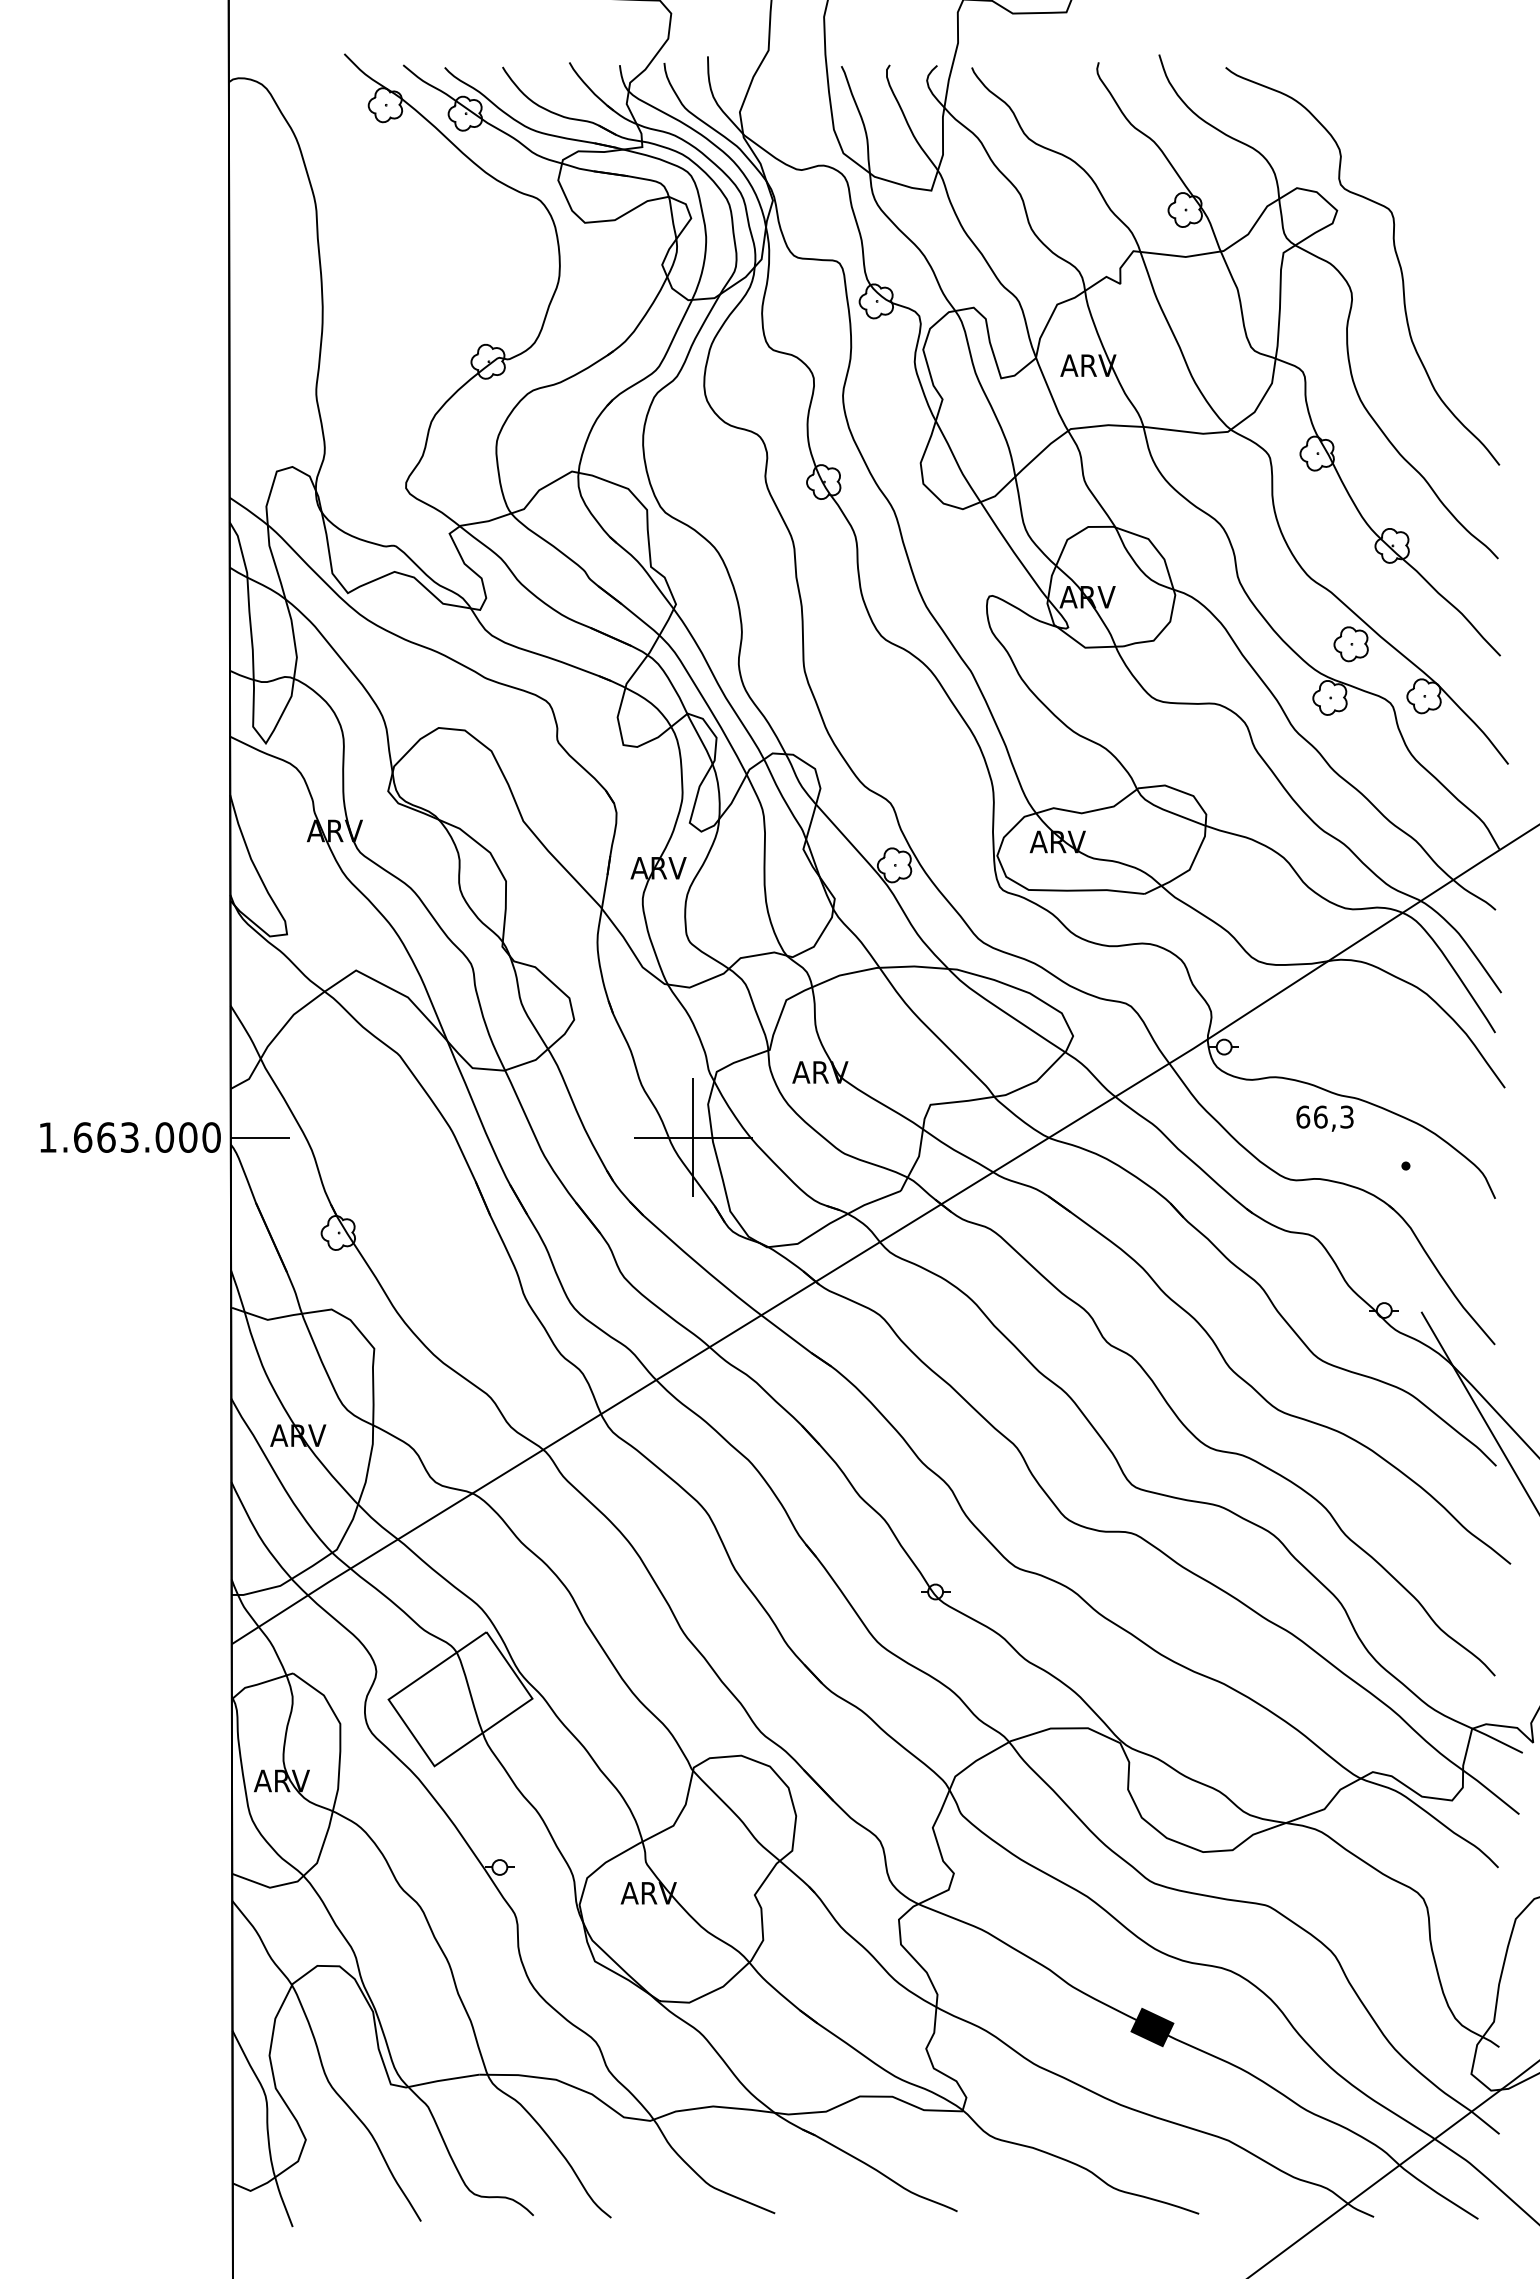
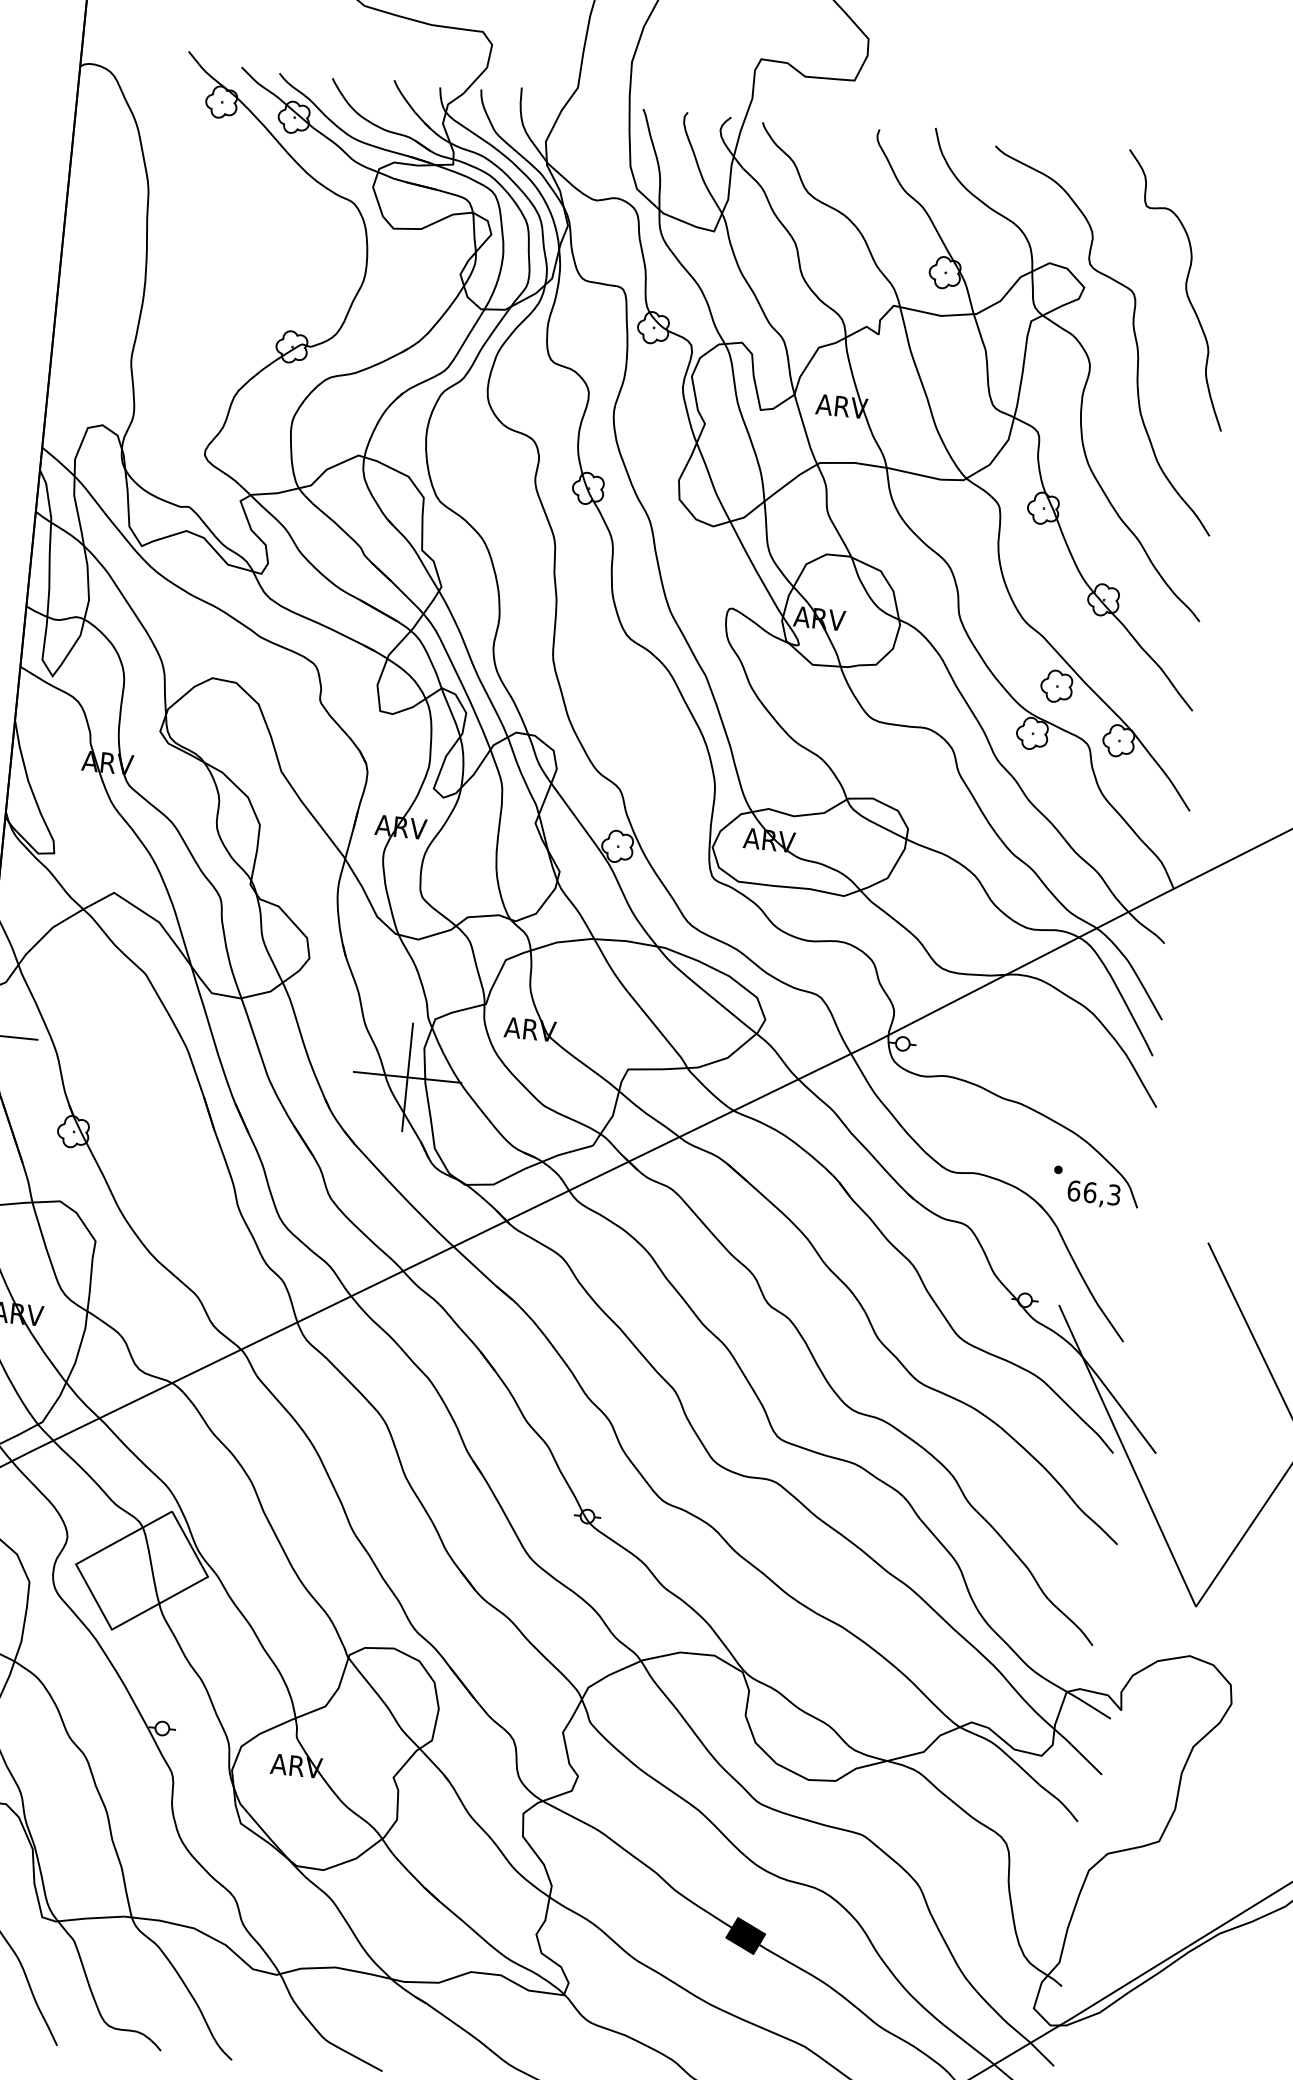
curve: (1446, 202) -> (1185, 290), added
text: (1324, 1118) -> (1093, 1194), moved

